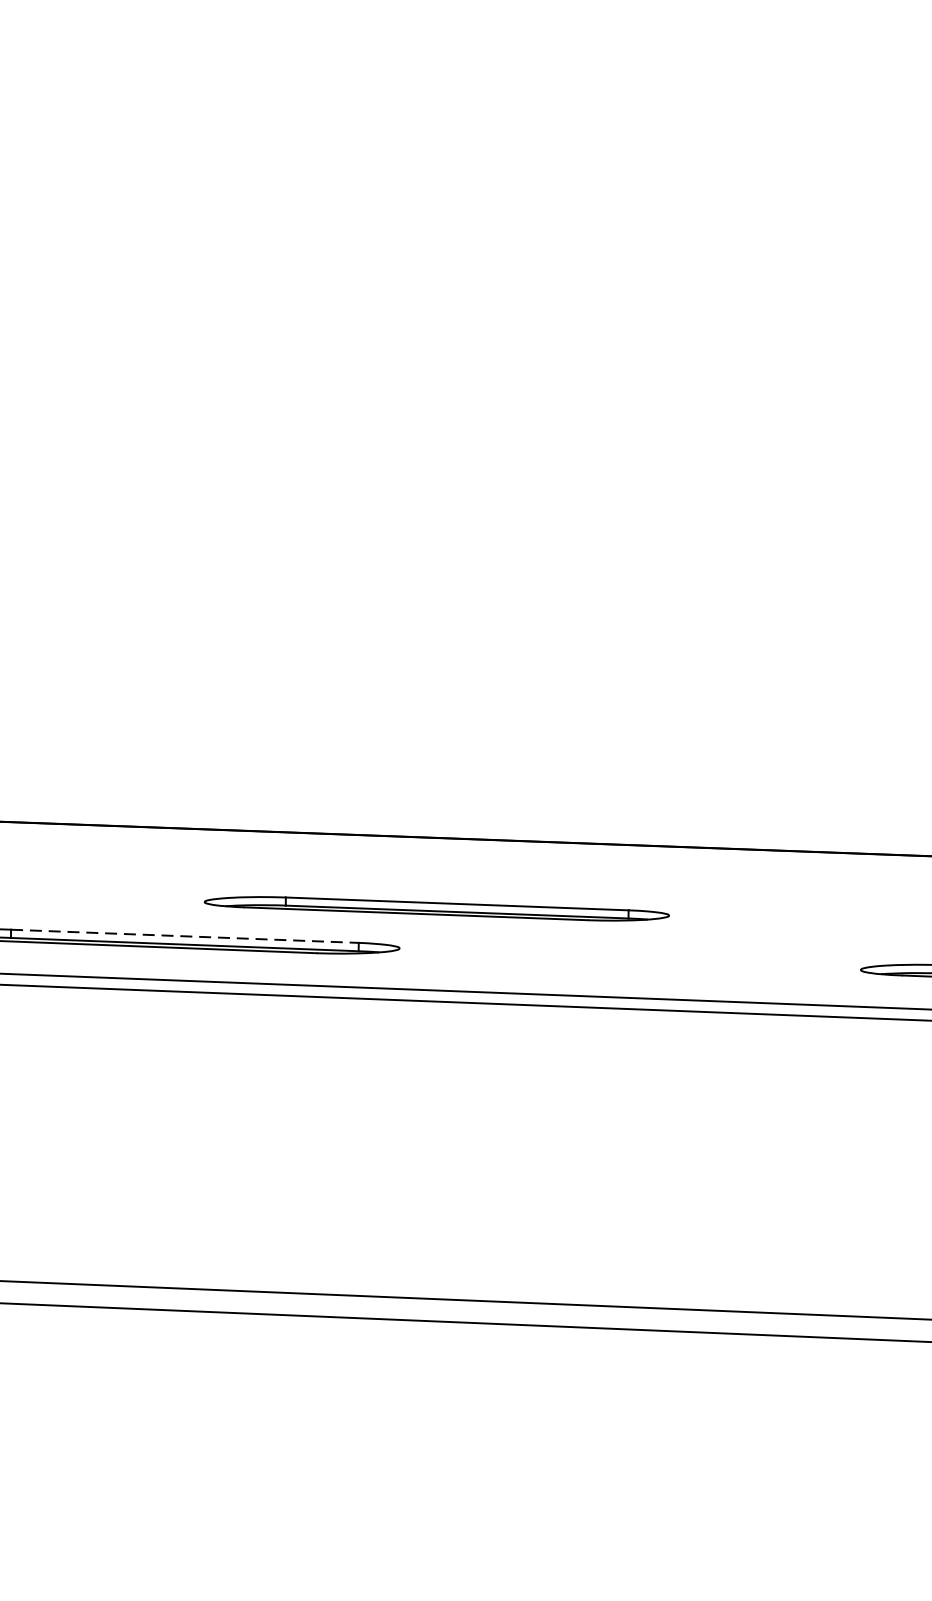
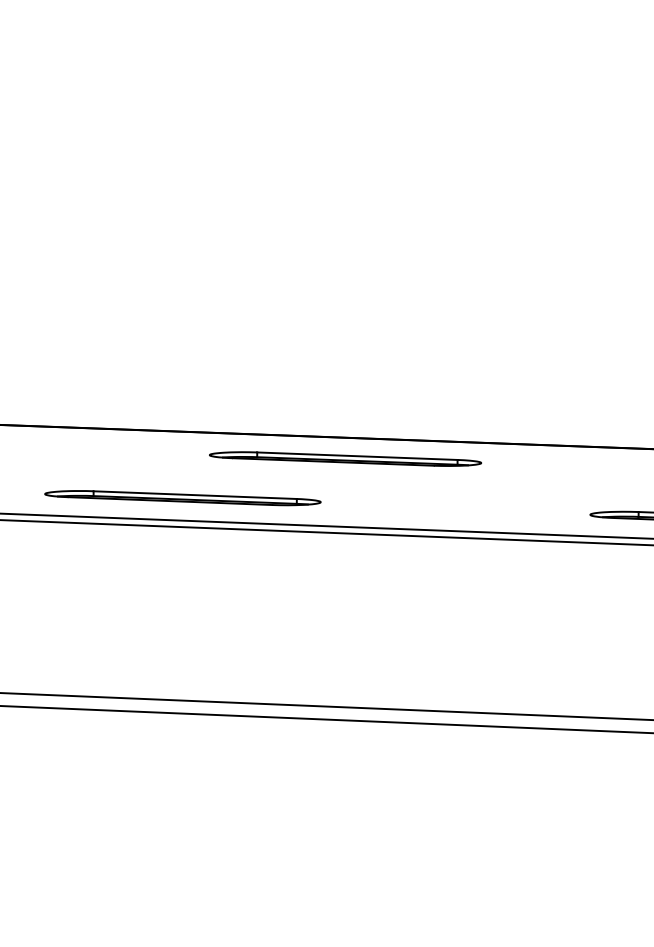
part: (436, 907) -> (345, 458), moved
line: (185, 936) -> (195, 495), dashed -> solid

